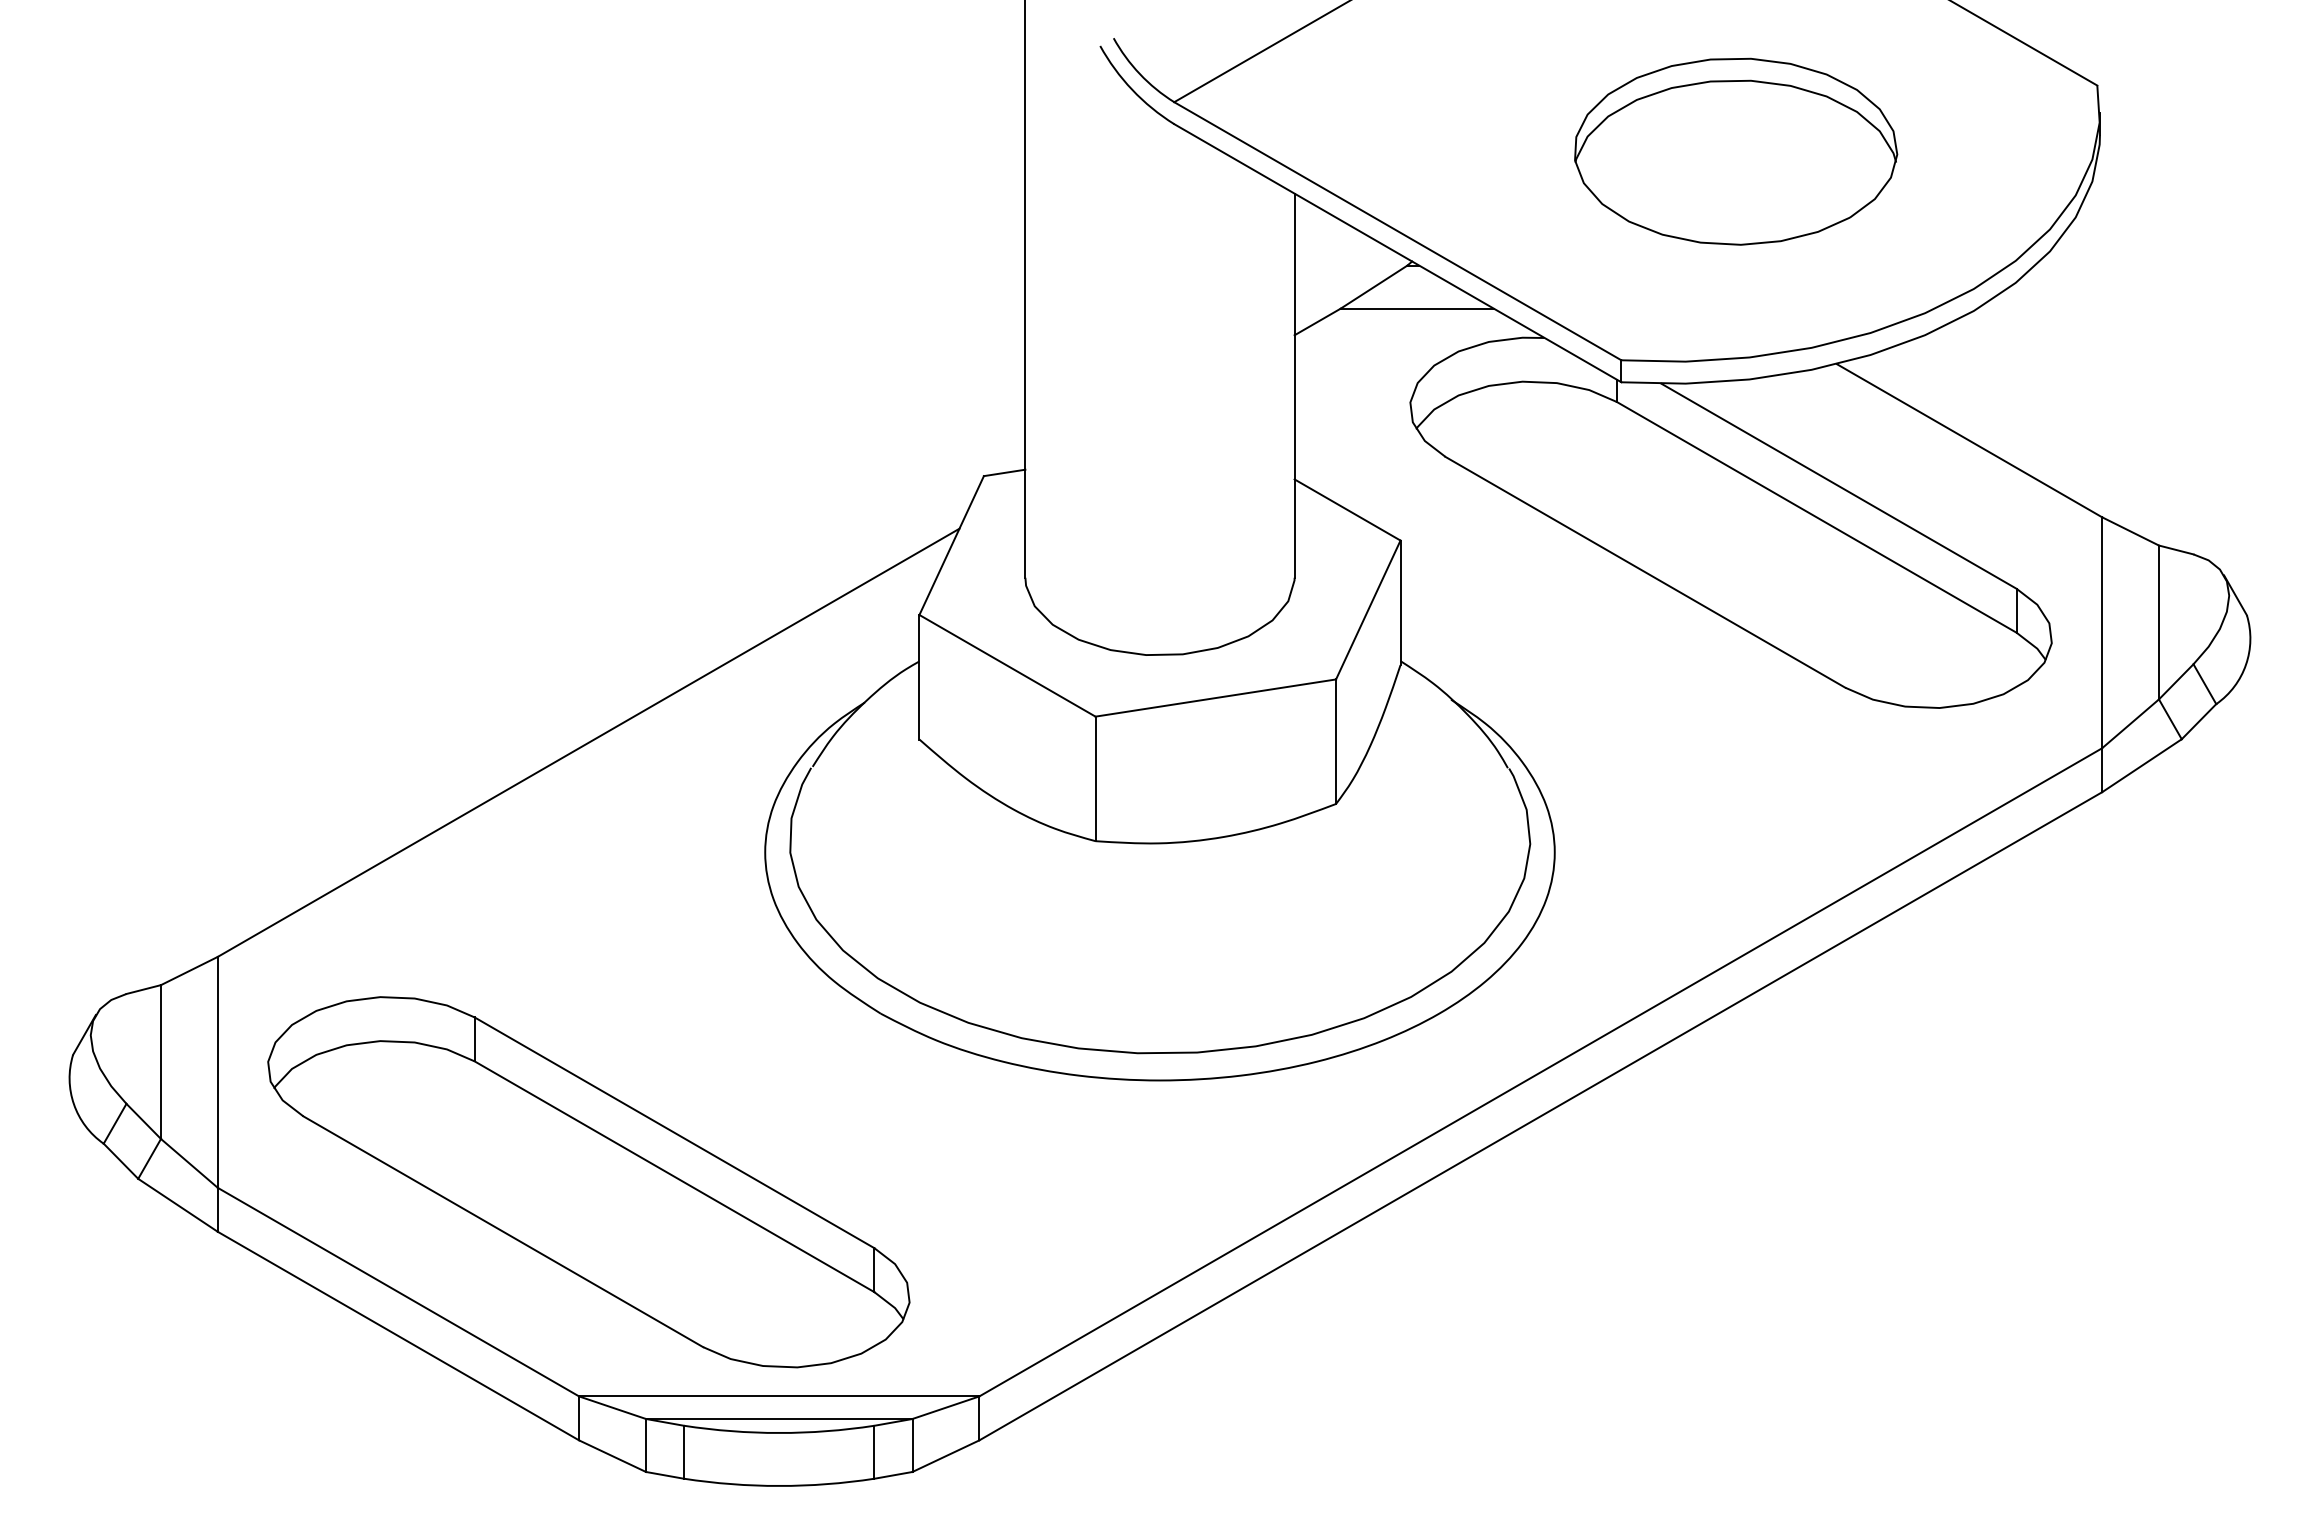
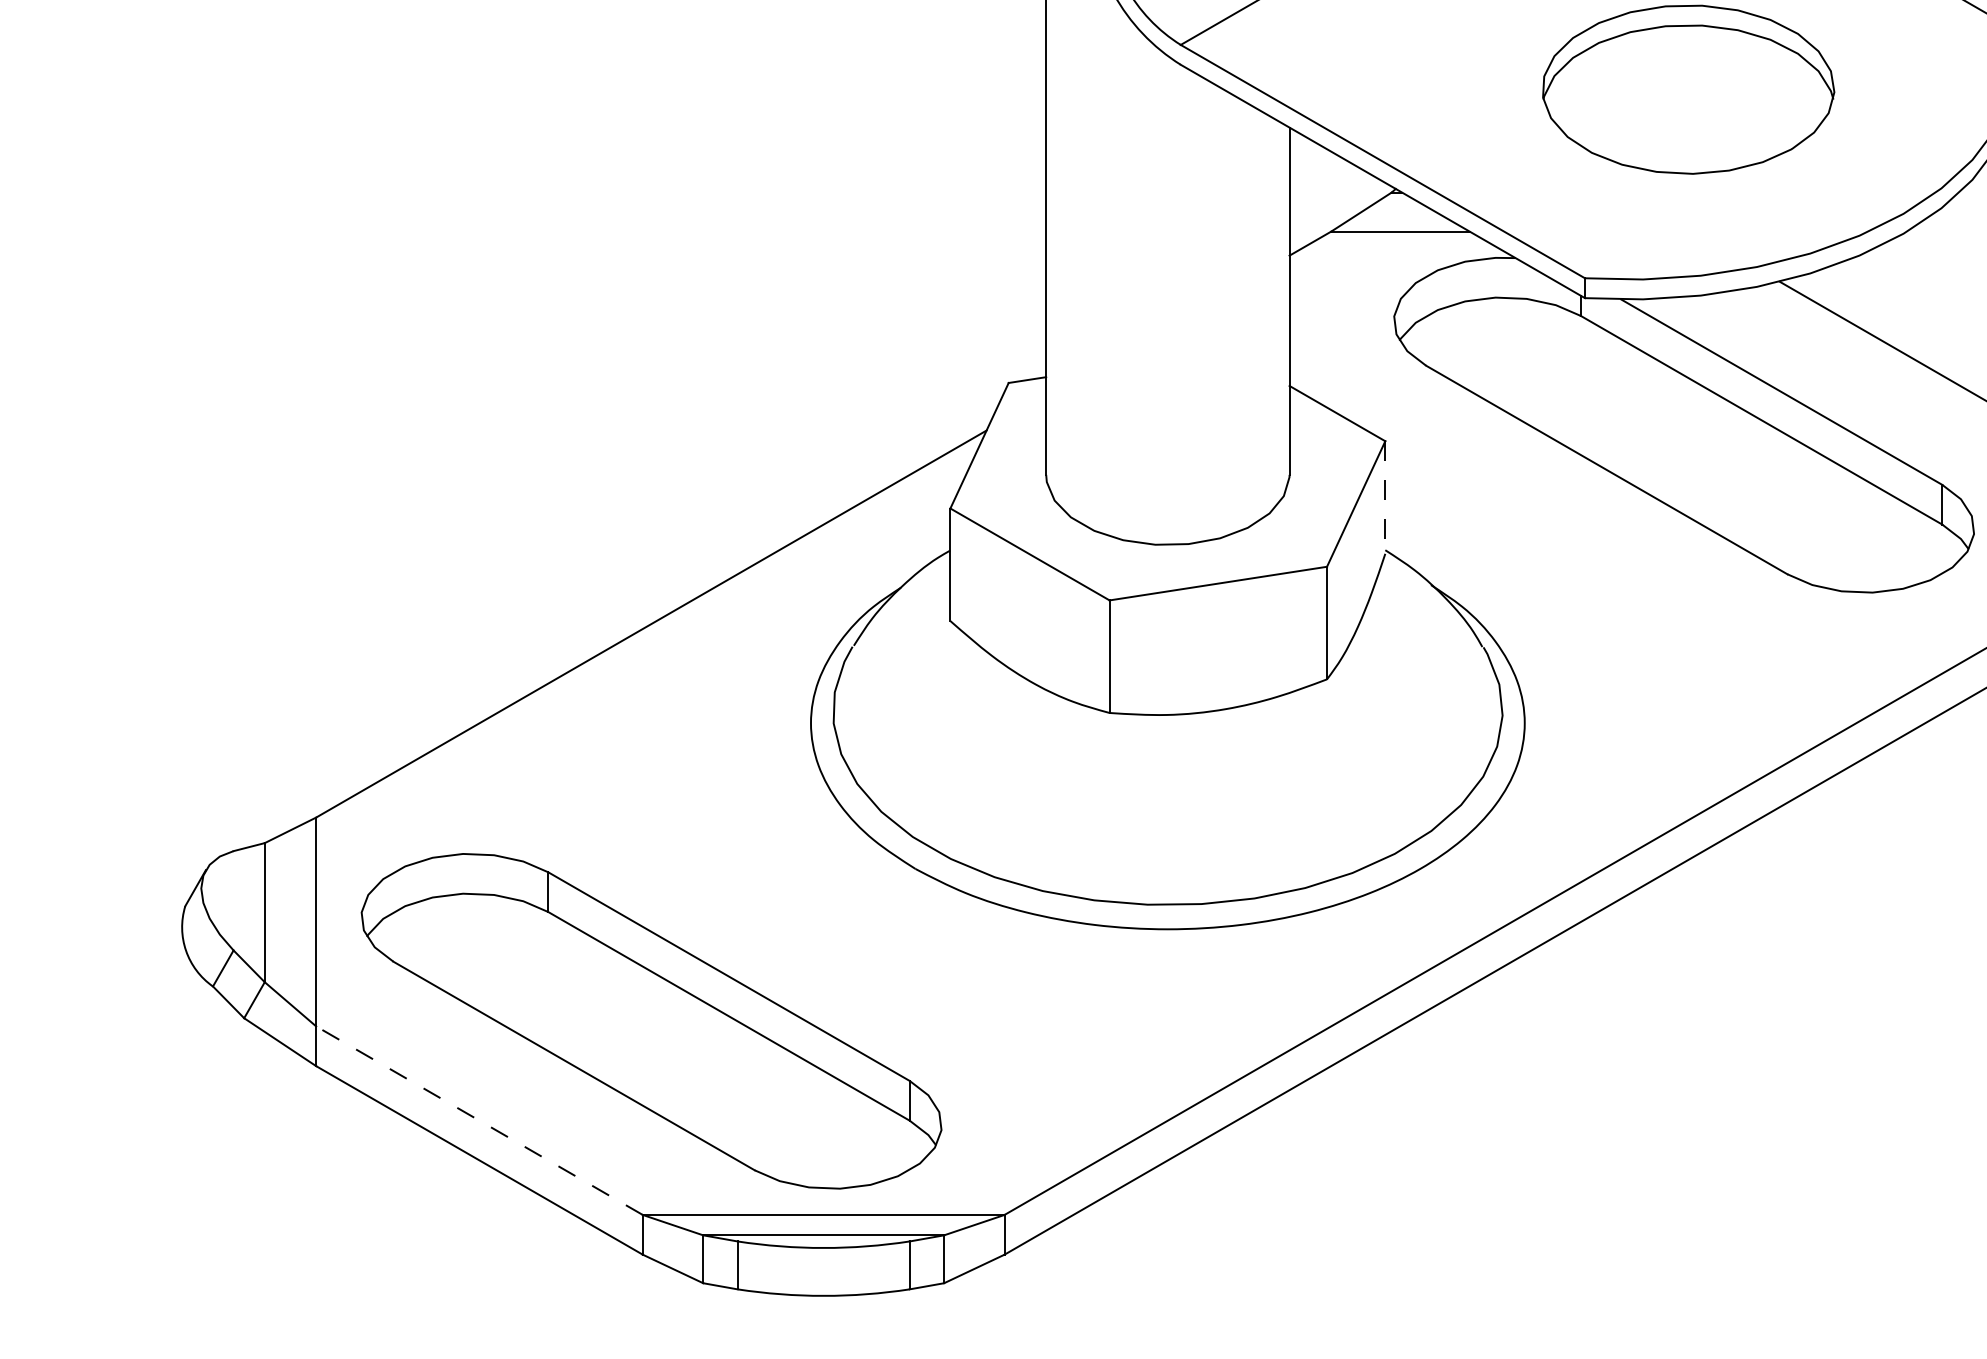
line: (1400, 603) -> (1385, 498), solid -> dashed
line: (398, 1292) -> (479, 1120), solid -> dashed

